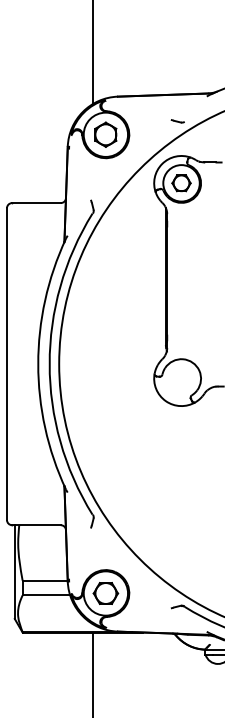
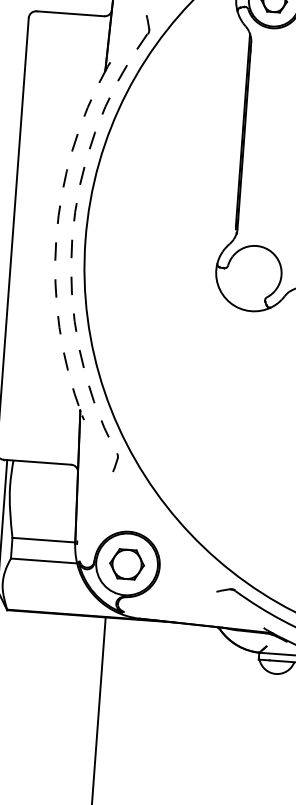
arc: (38, 364) -> (56, 238), solid -> dashed
arc: (49, 364) -> (71, 239), solid -> dashed

